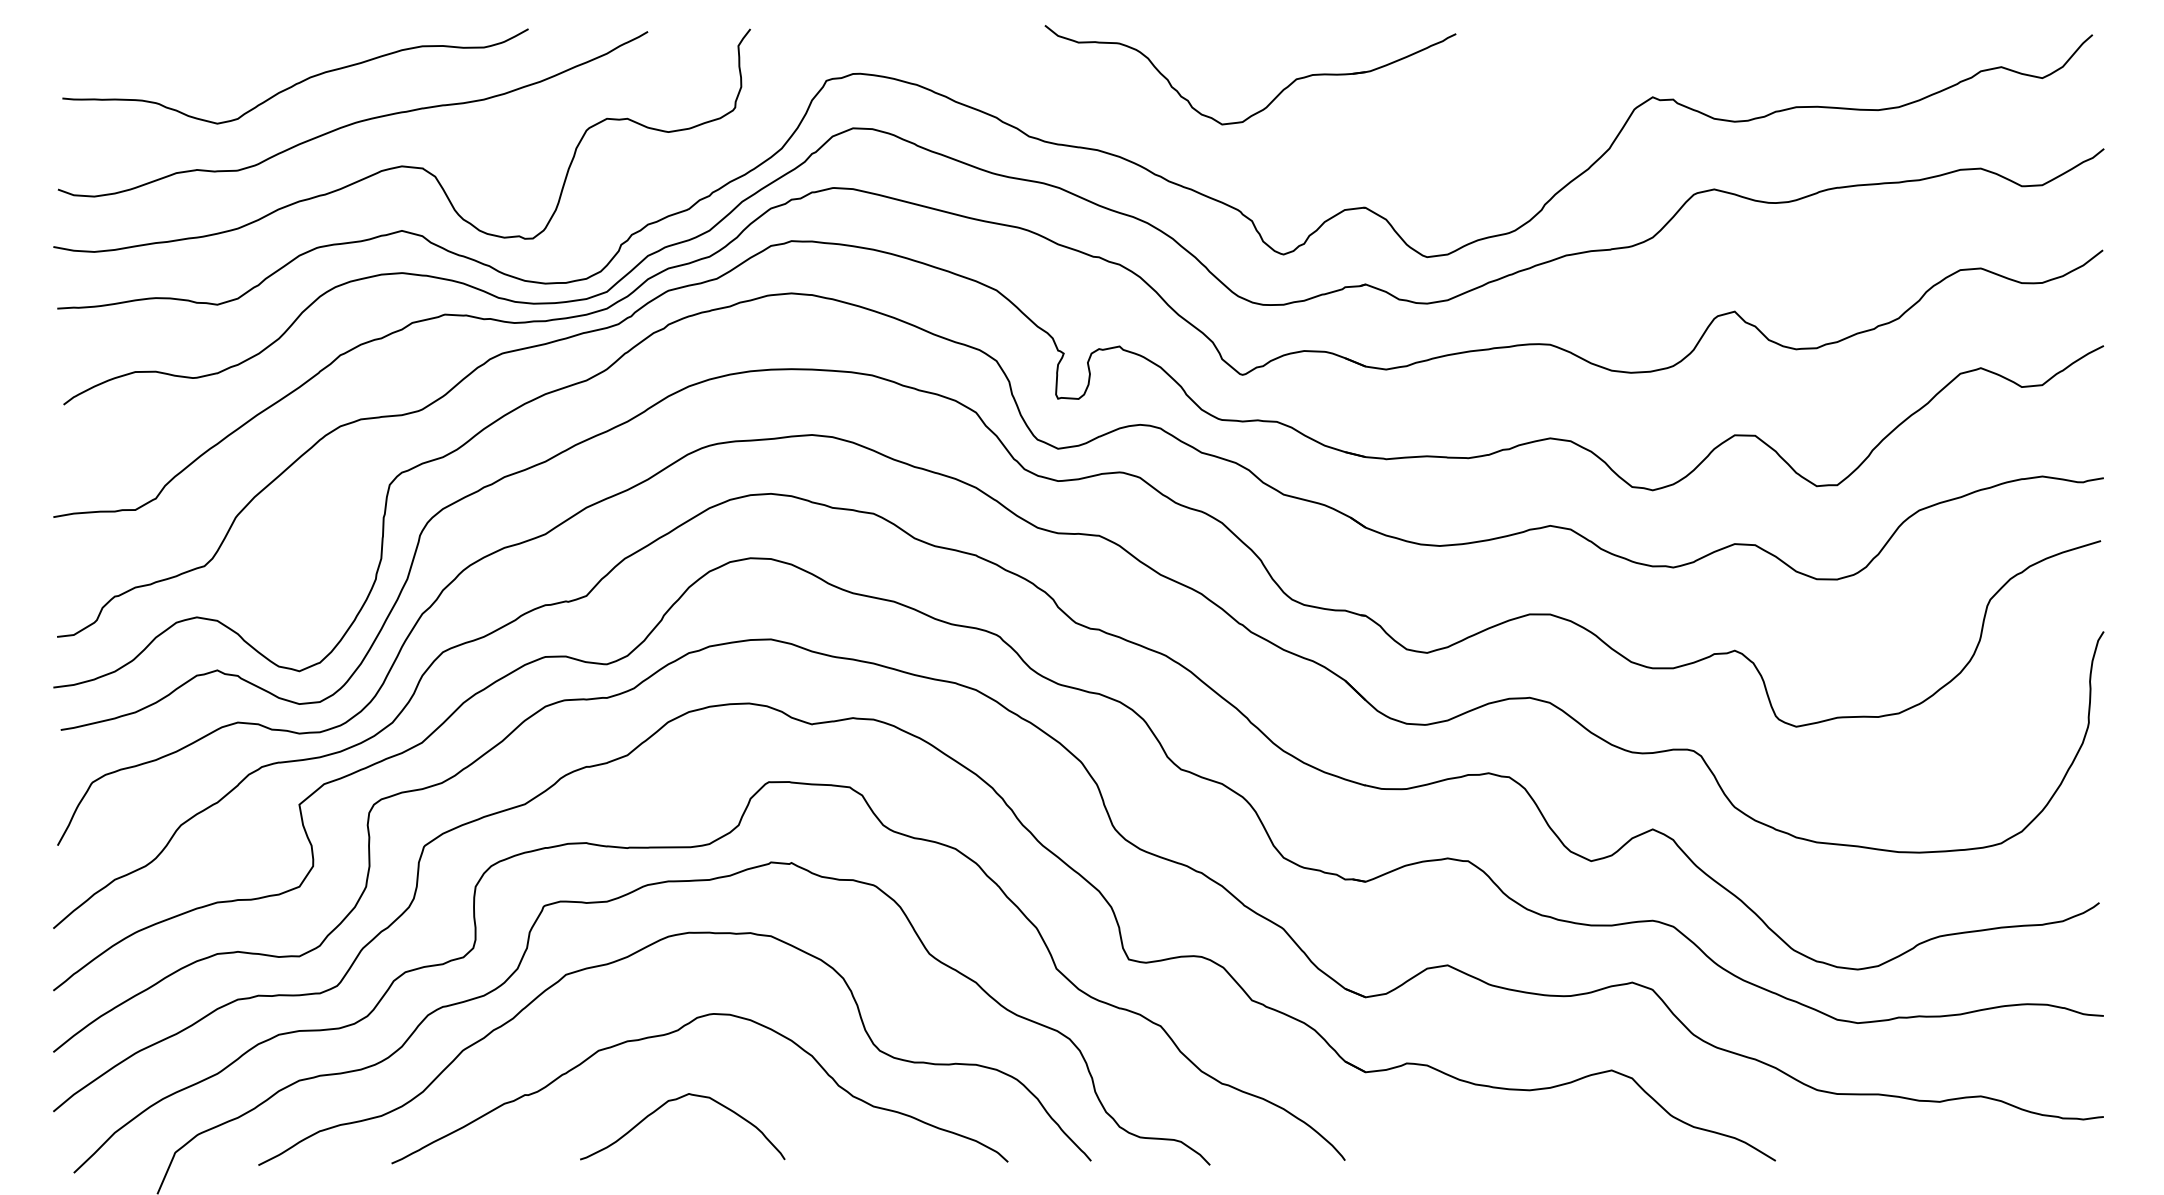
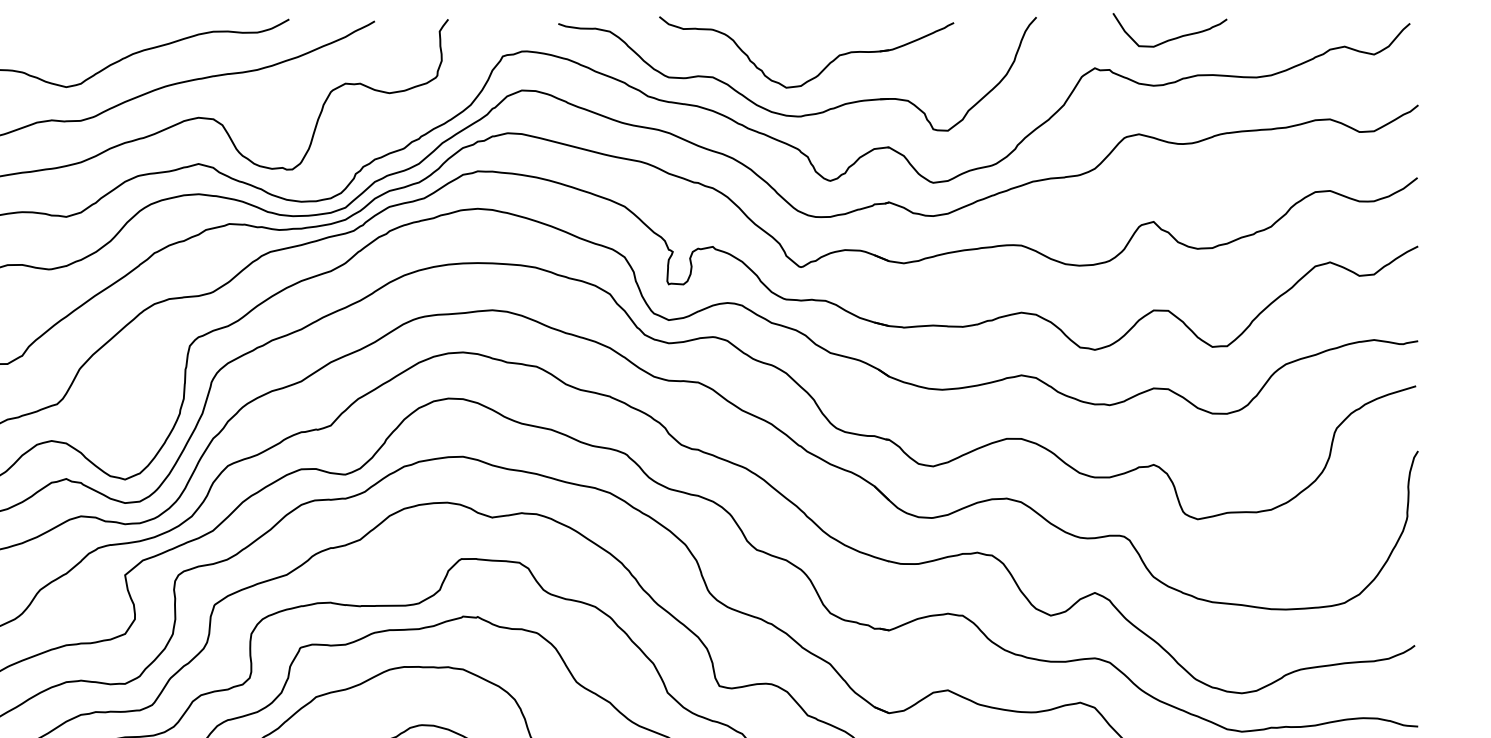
curve: (1758, 56) -> (1170, 39), added
part: (1250, 161) -> (806, 114), added

